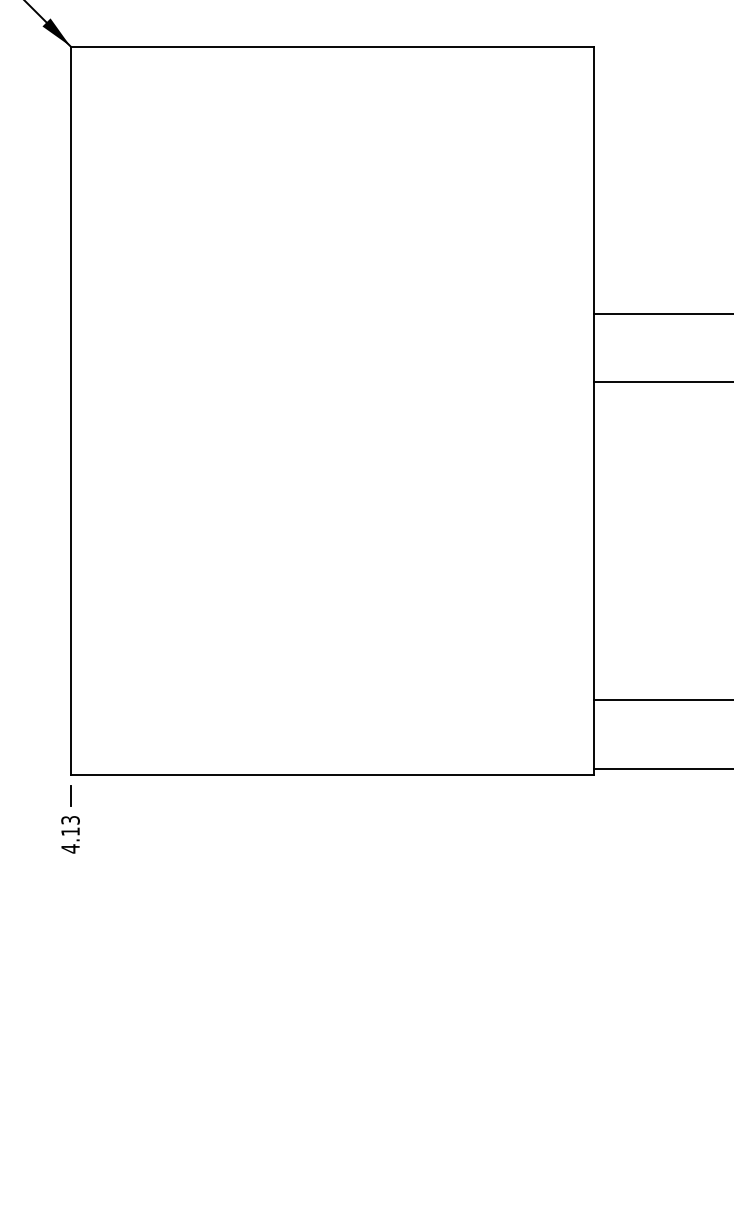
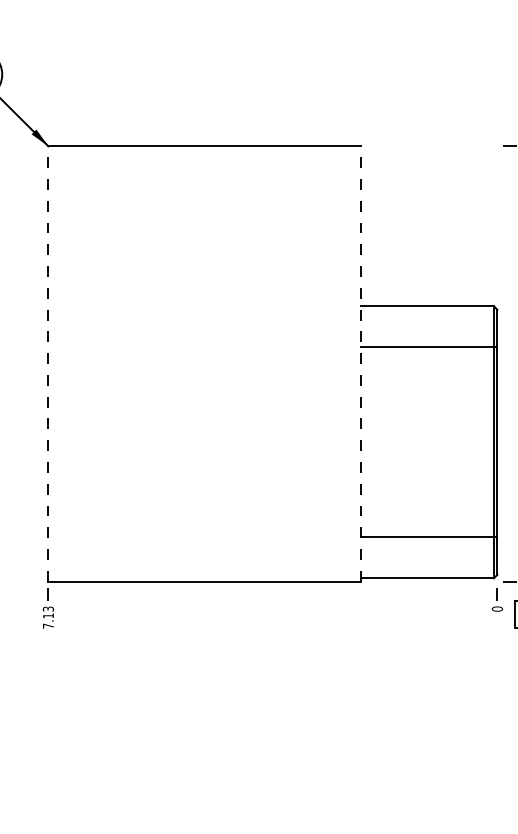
line: (70, 411) -> (48, 364), solid -> dashed
line: (594, 411) -> (361, 364), solid -> dashed
text: (70, 847) -> (48, 625), 4.13 -> 7.13

